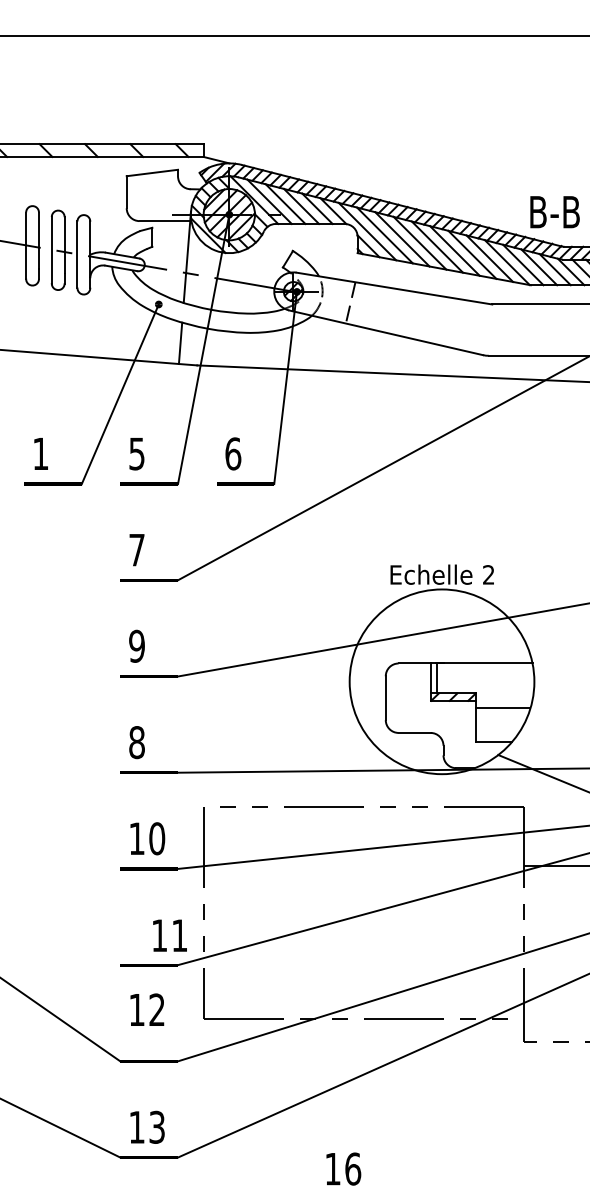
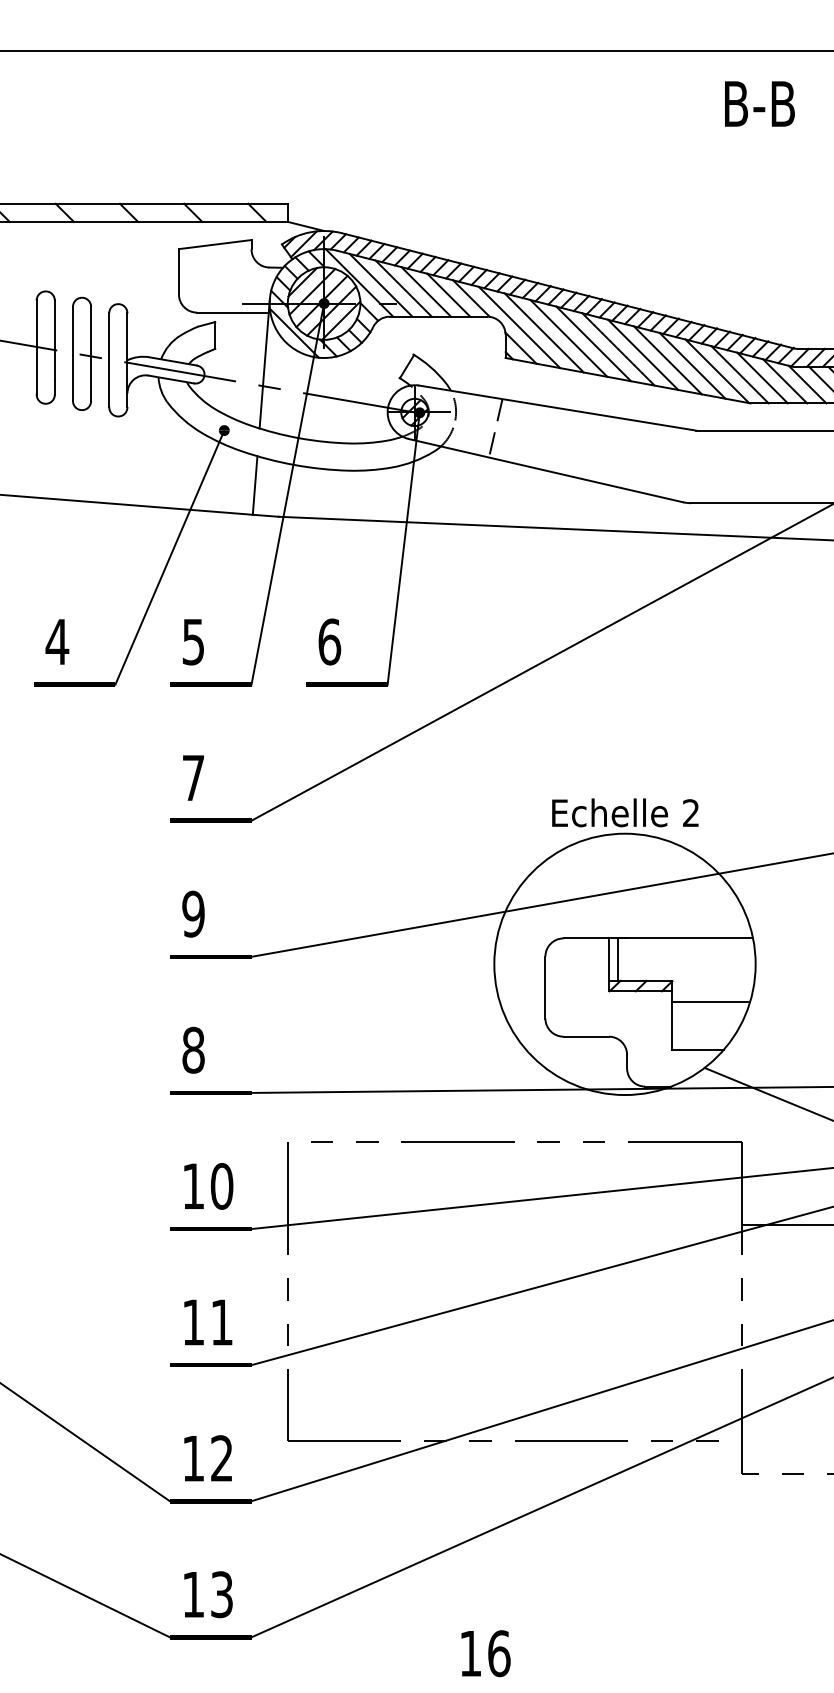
text: (554, 211) -> (759, 103), moved
text: (40, 453) -> (57, 641), 1 -> 4
text: (170, 935) -> (208, 1322), moved
text: (146, 1009) -> (207, 1458), moved

